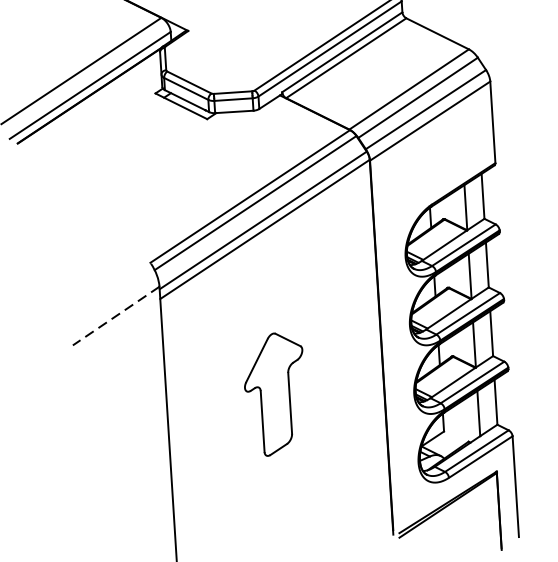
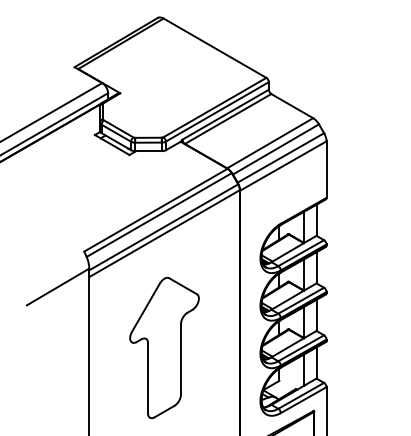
line: (115, 316) -> (57, 287), dashed -> solid
part: (275, 393) -> (164, 347), size x1.67

